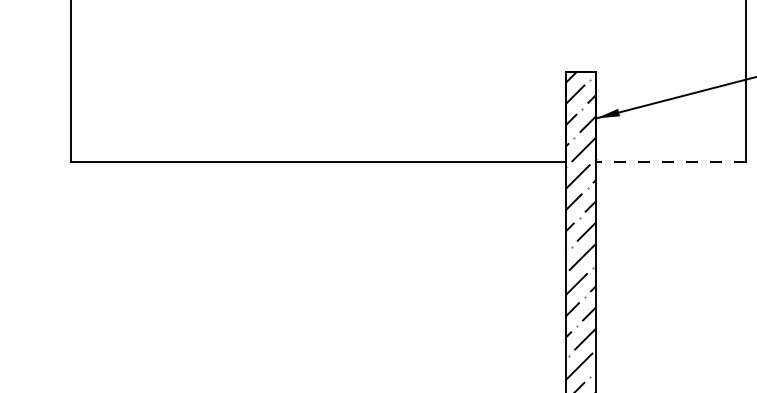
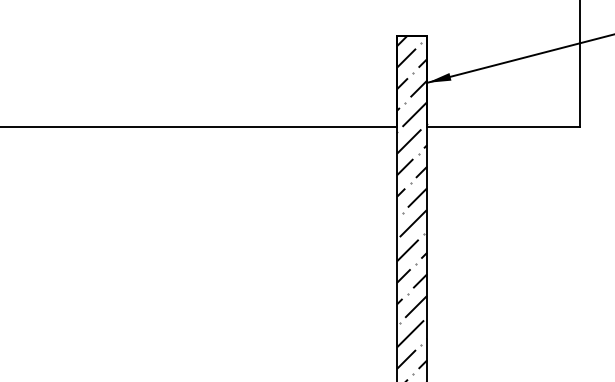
line: (670, 161) -> (502, 126), dashed -> solid

